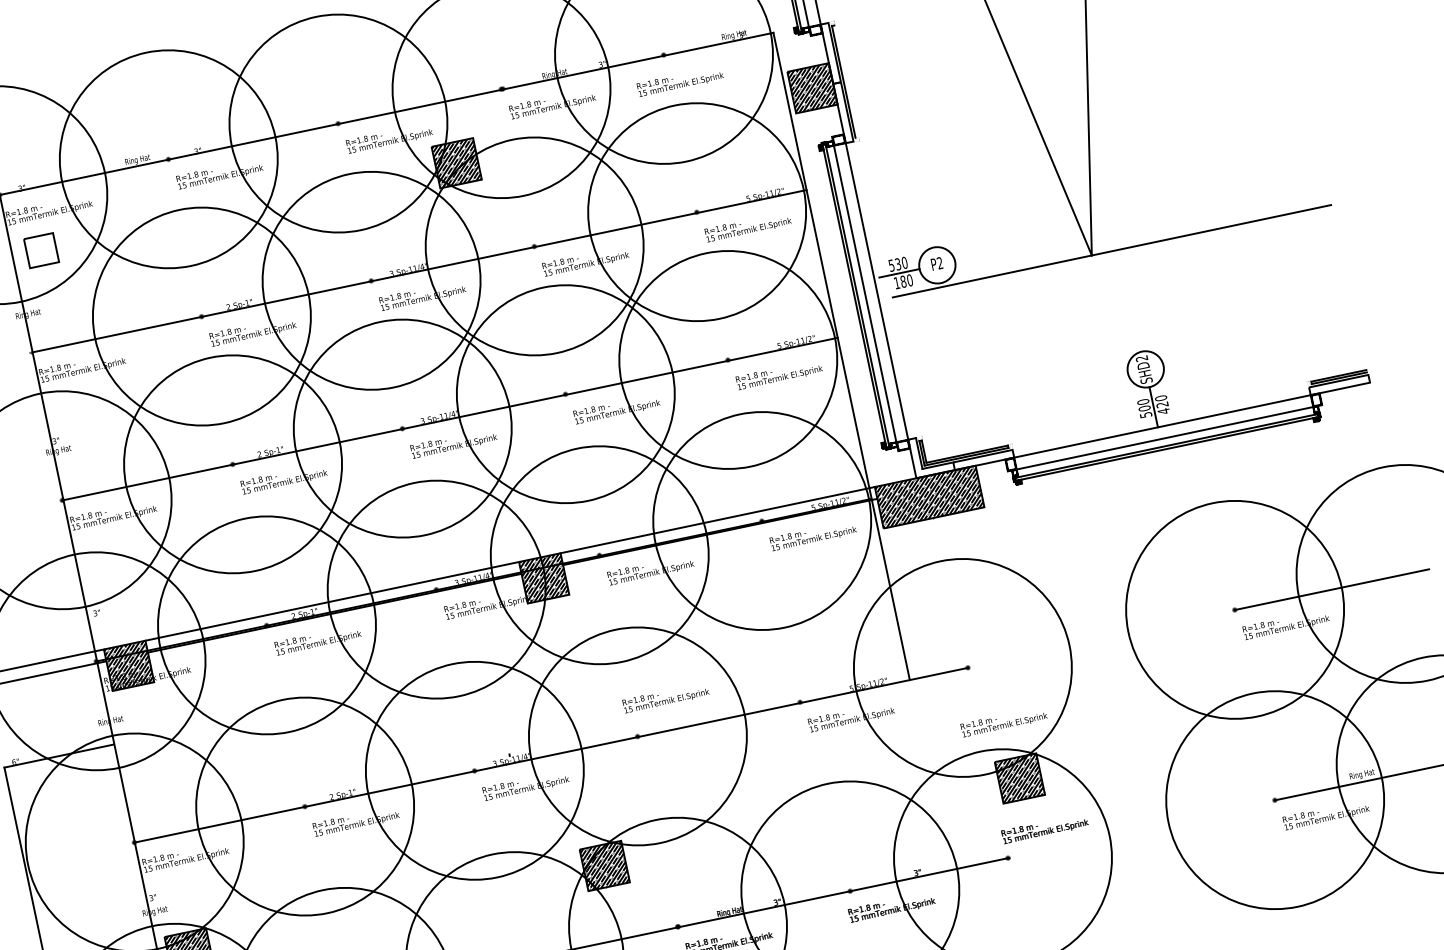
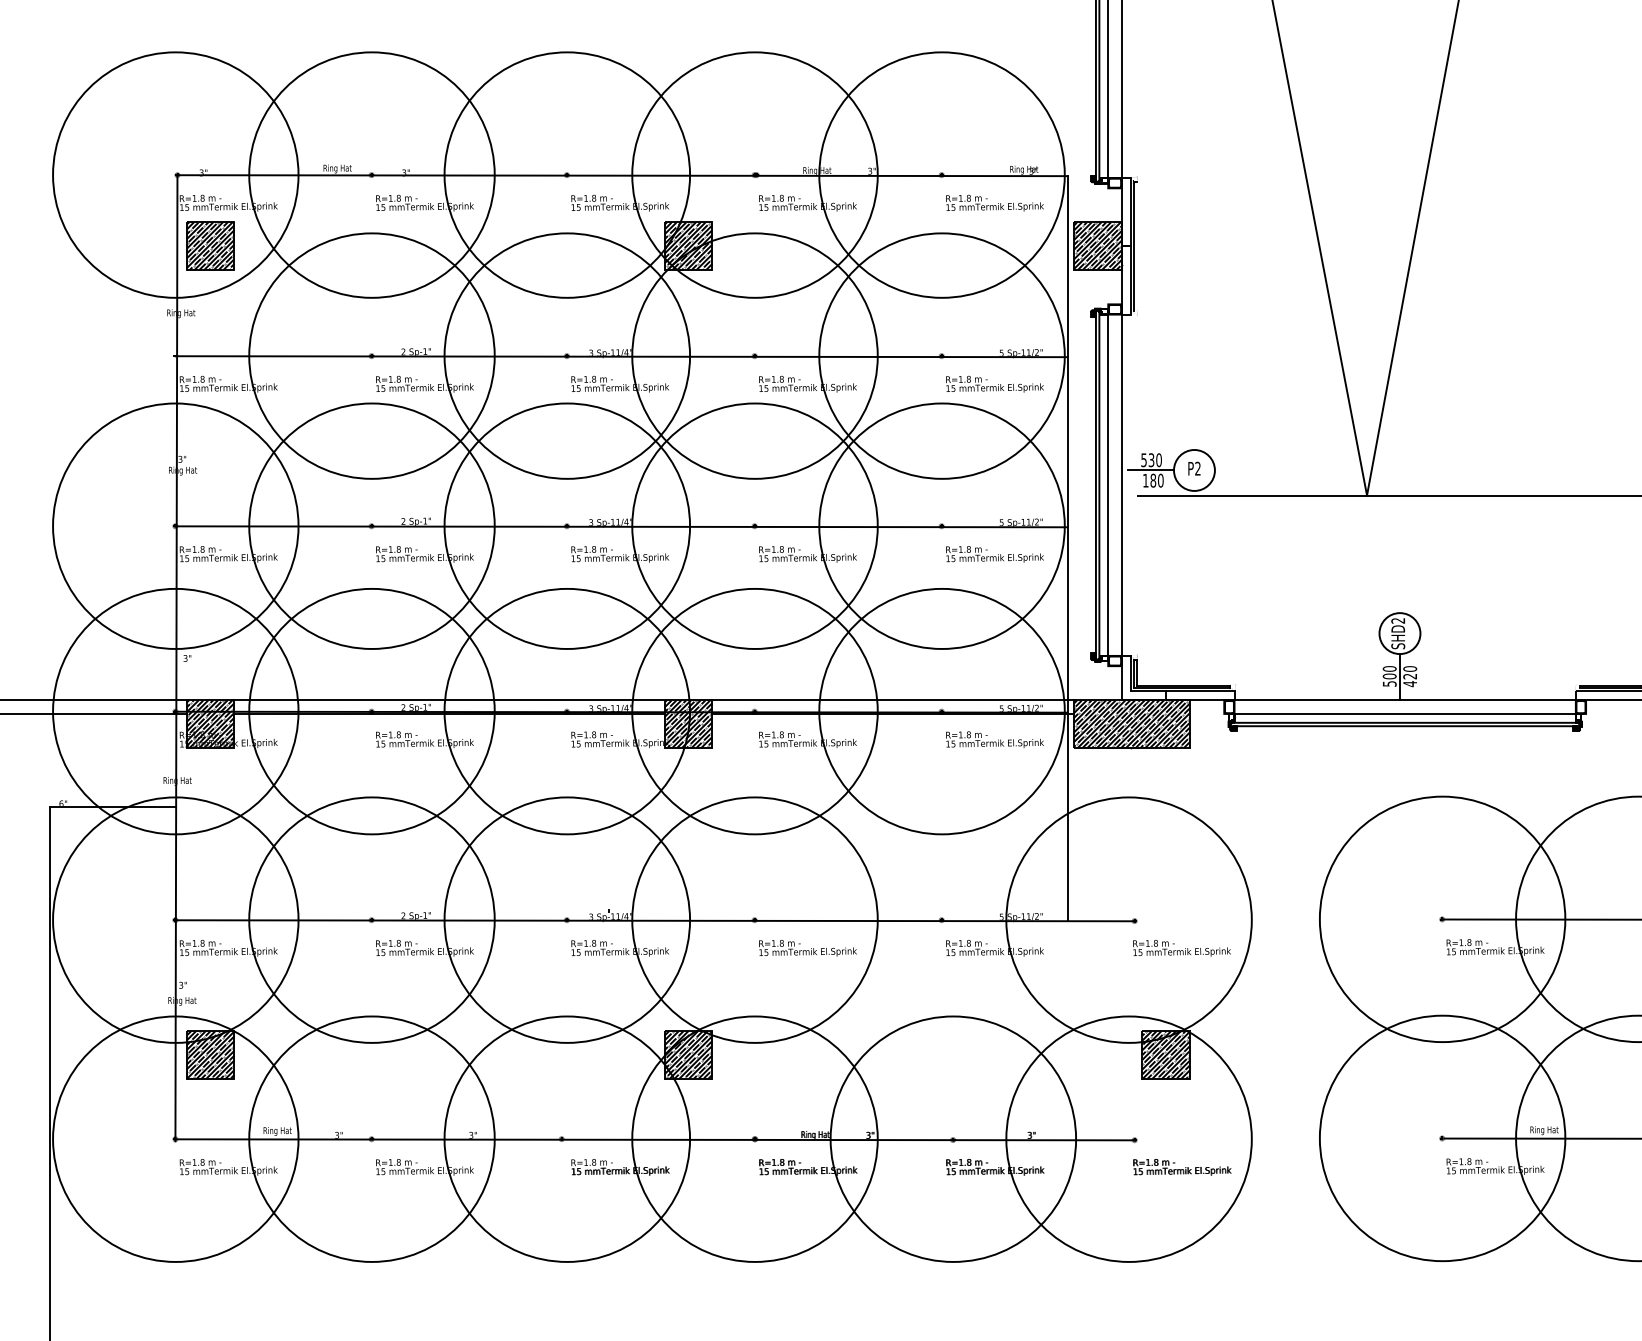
text: (679, 80) -> (994, 202), moved
part: (41, 250) -> (210, 245), size x1.43
text: (665, 698) -> (807, 948), moved
text: (1003, 722) -> (1181, 948), moved
text: (1045, 828) -> (1182, 1167), moved

